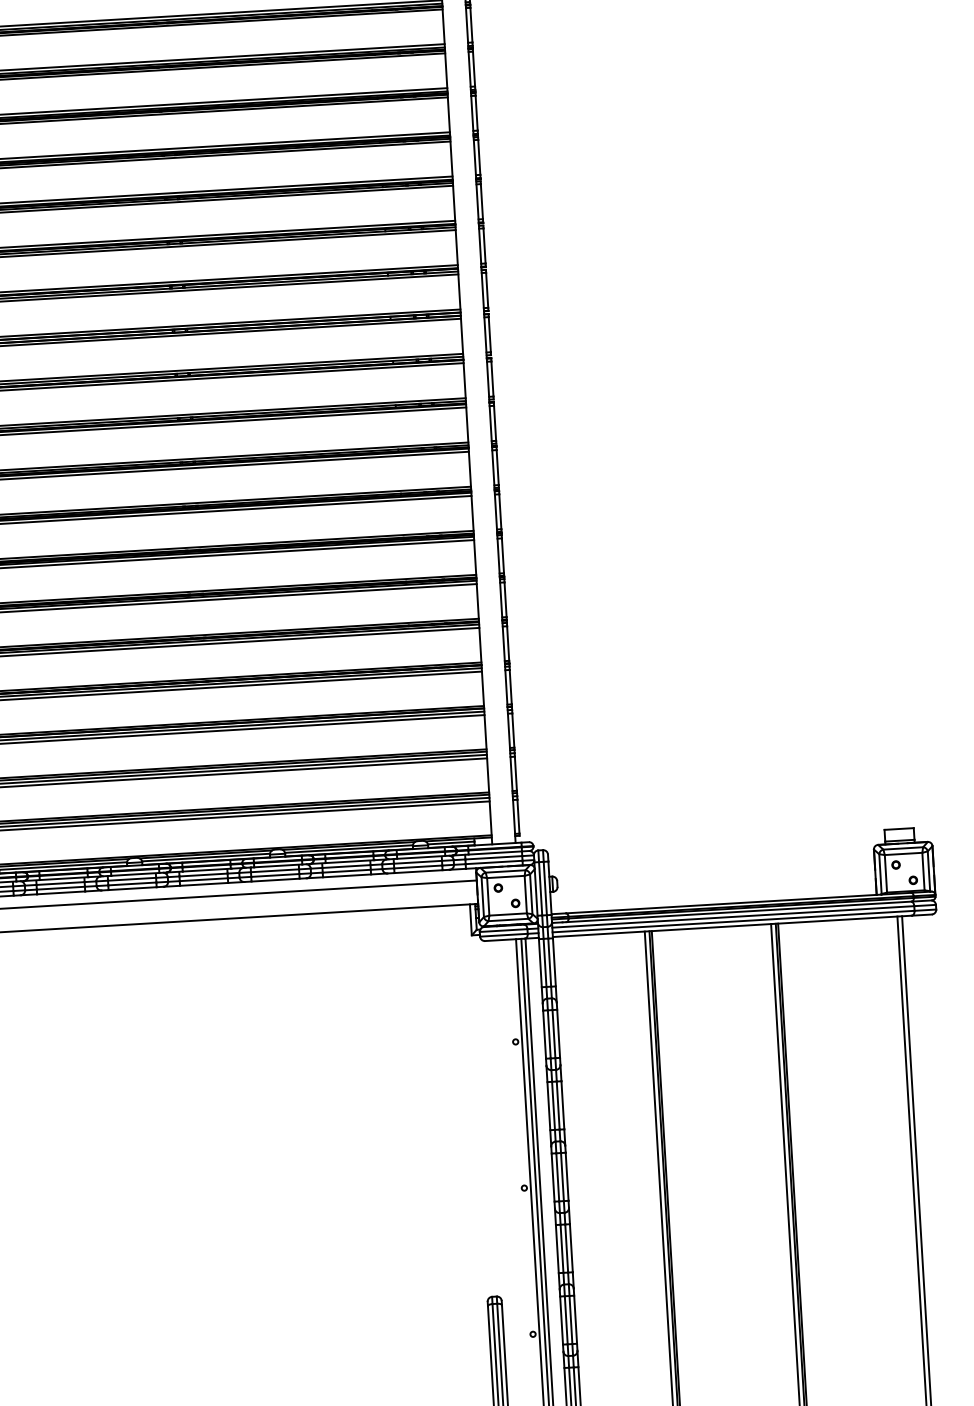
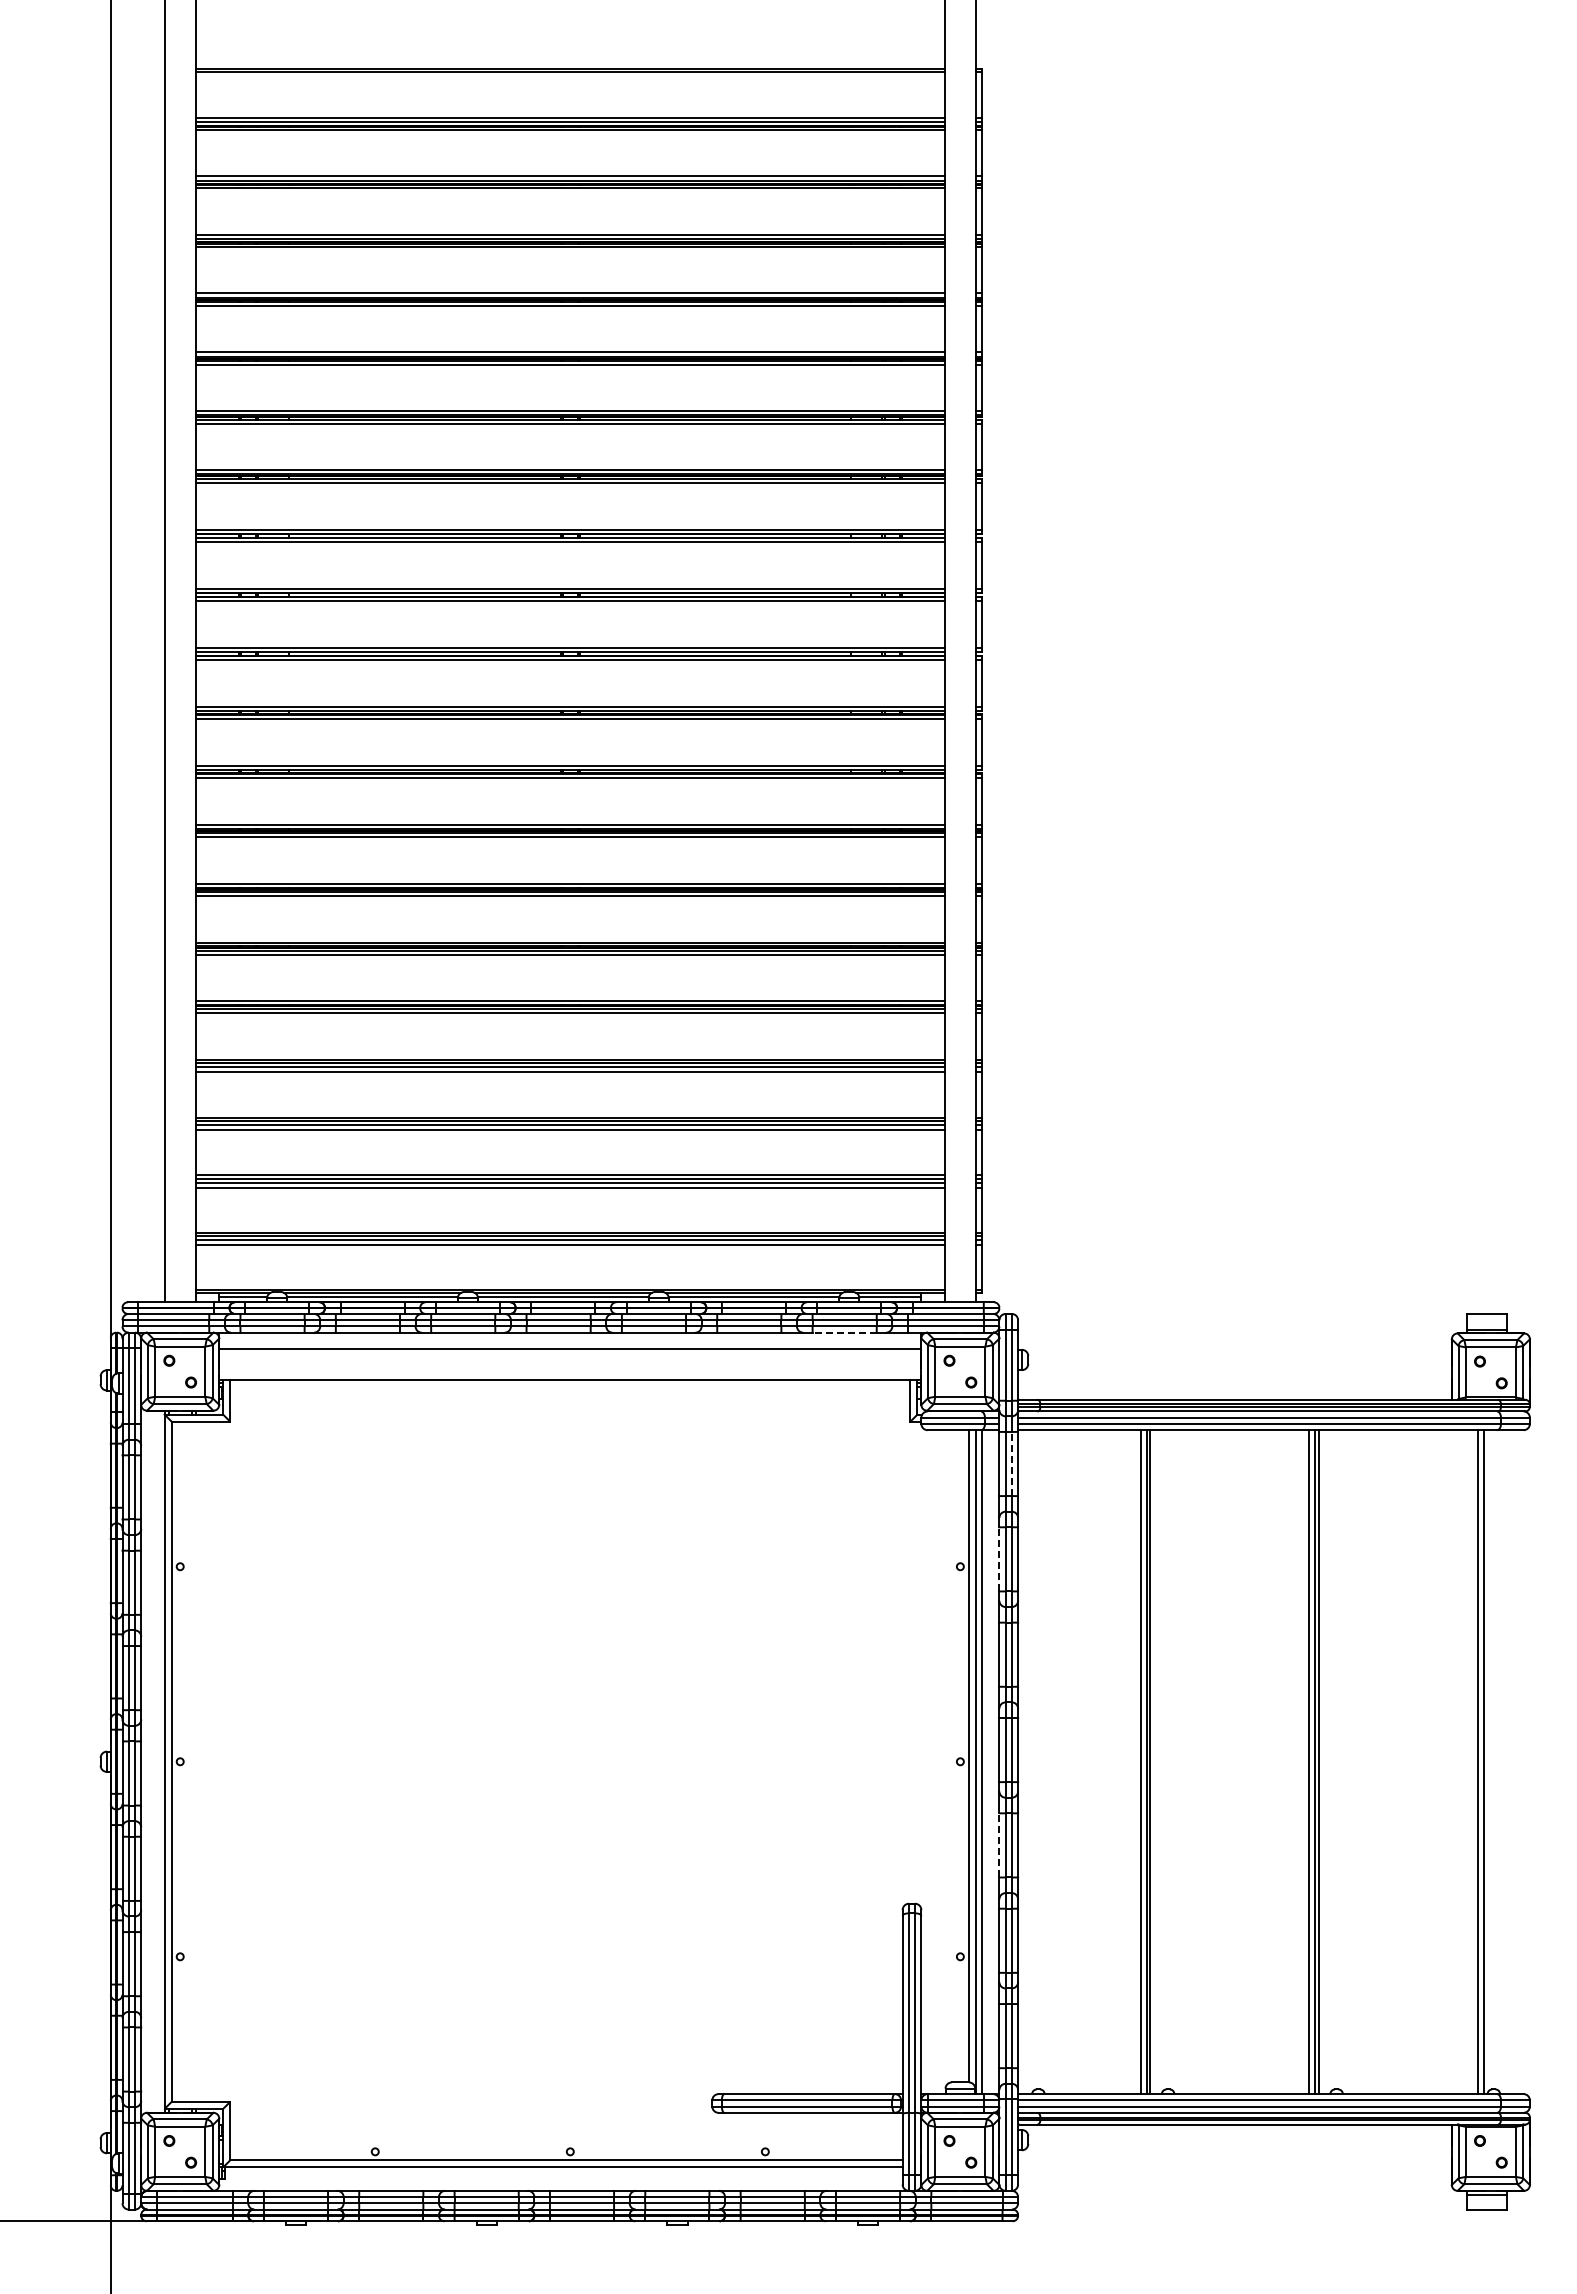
line: (418, 871) -> (844, 1332), solid -> dashed
line: (549, 962) -> (1011, 1463), solid -> dashed
line: (544, 1034) -> (999, 1558), solid -> dashed
line: (557, 1248) -> (999, 1844), solid -> dashed

